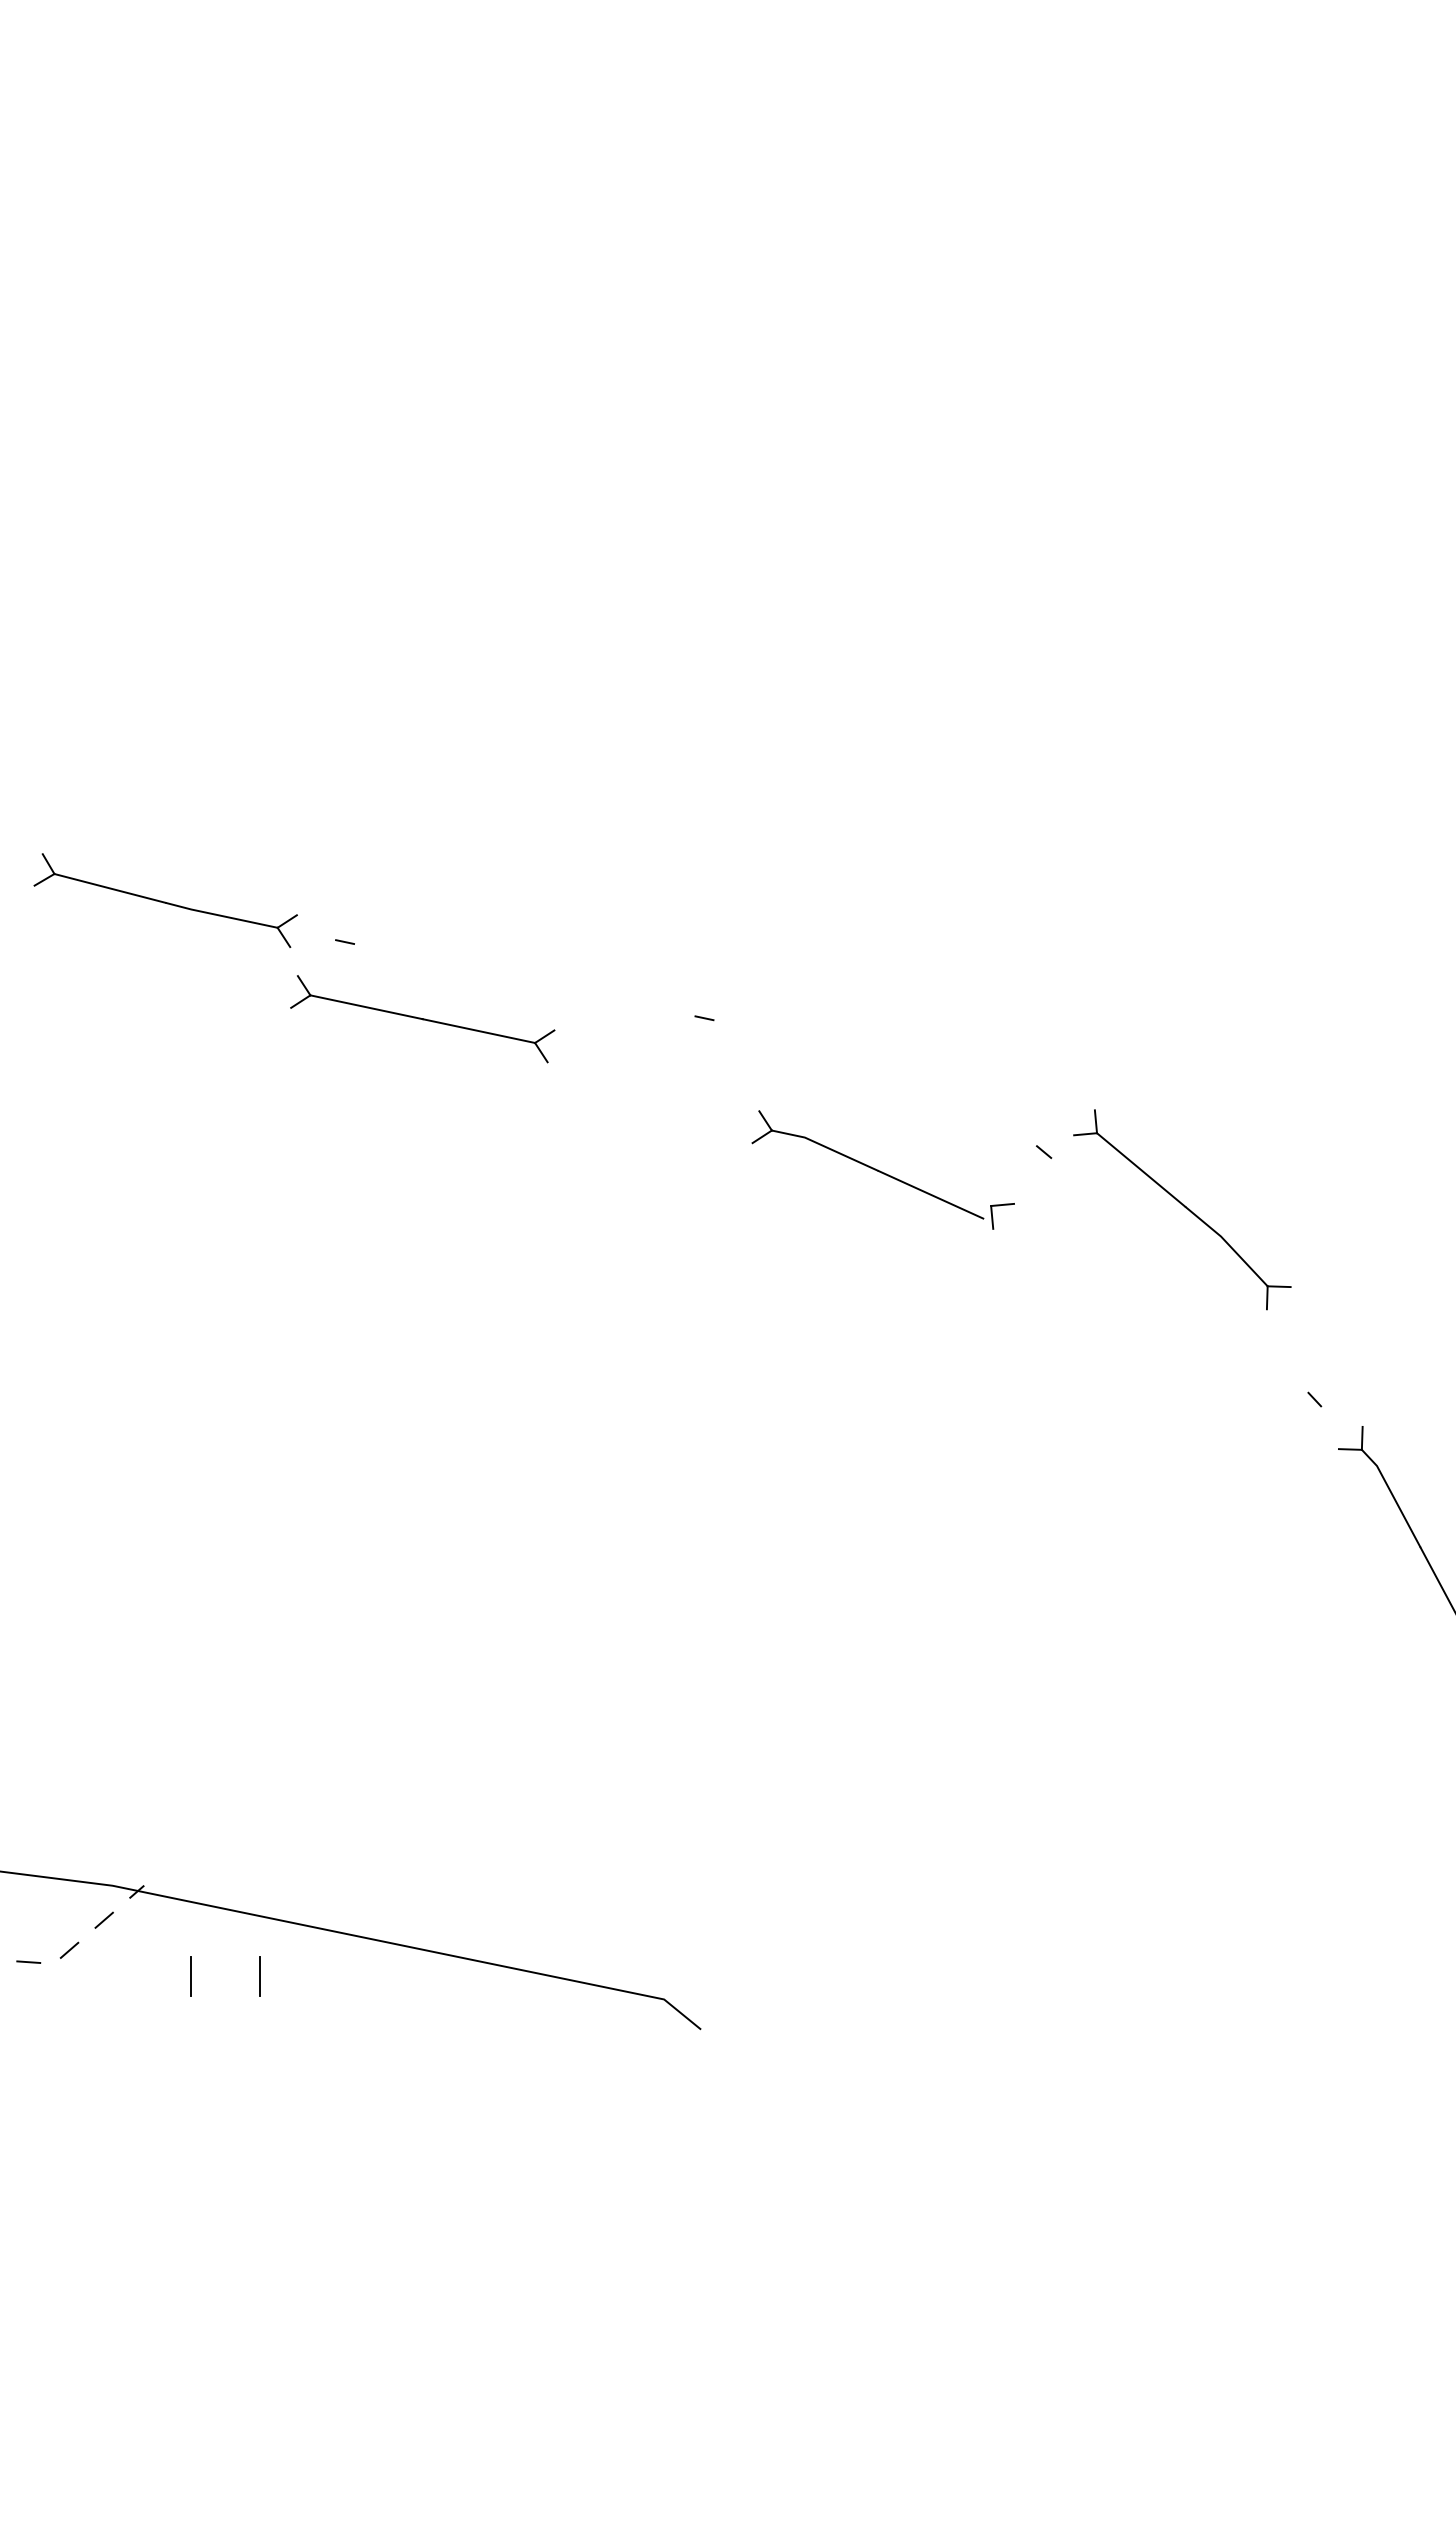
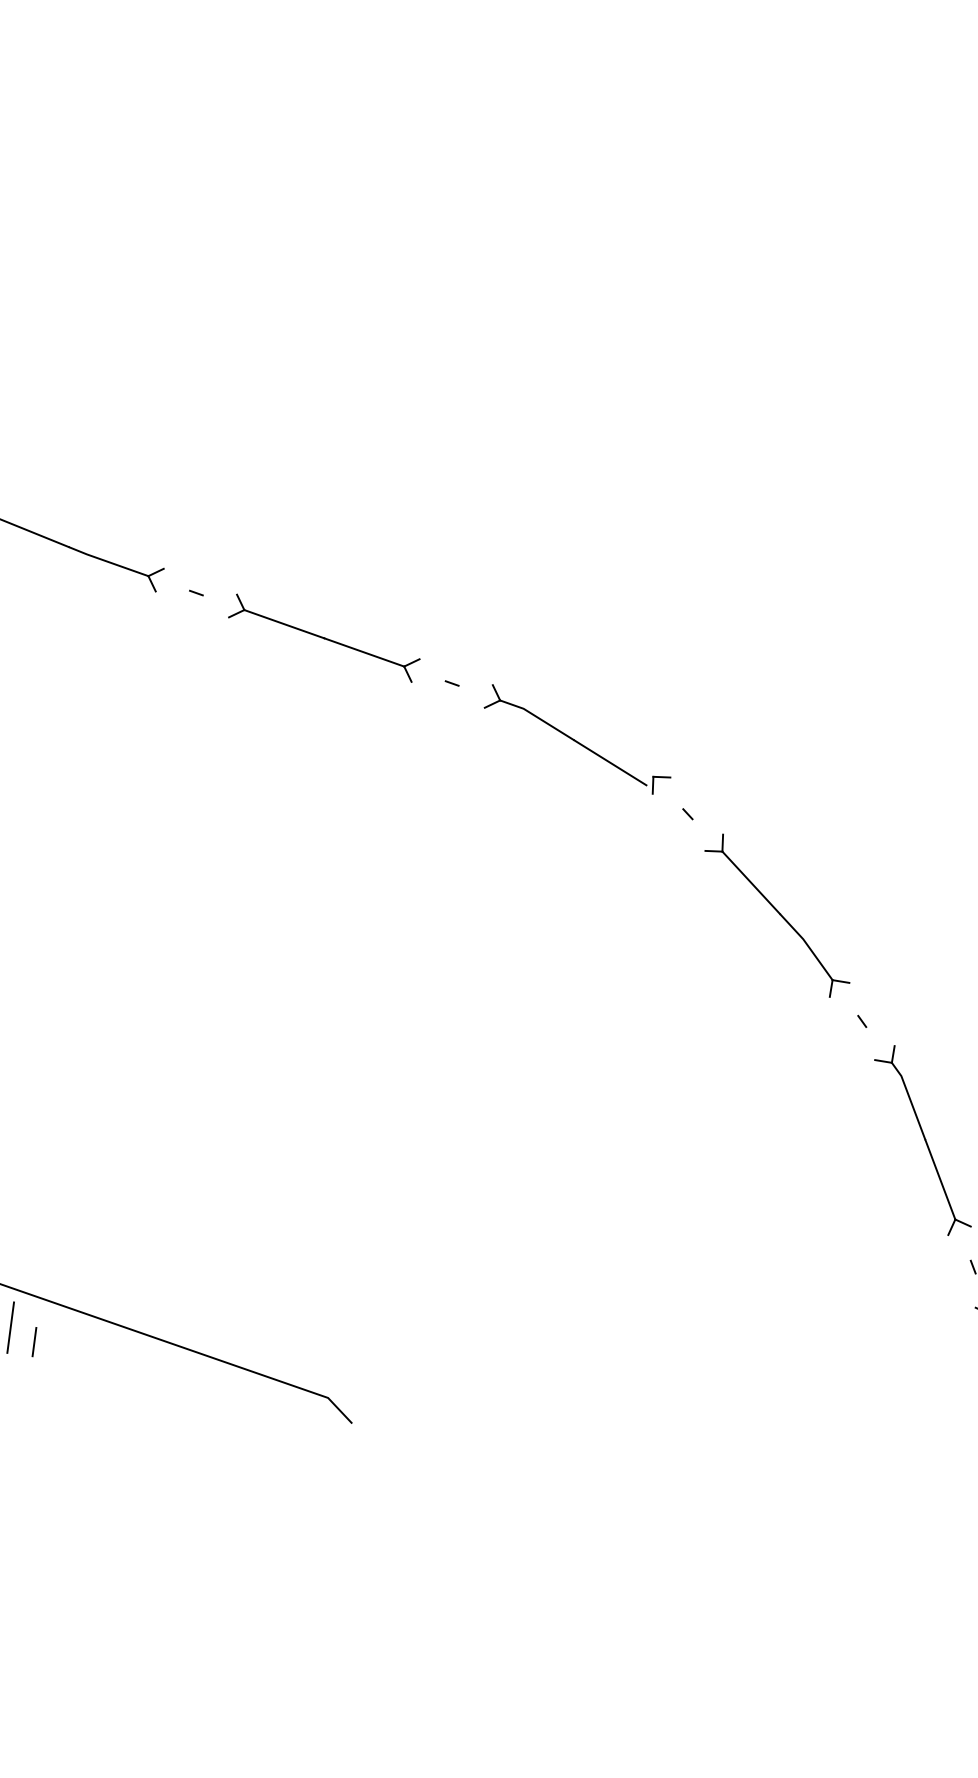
part: (422, 1019) -> (324, 638), moved
part: (882, 1169) -> (577, 739), moved
part: (1182, 1209) -> (777, 915), moved
line: (225, 1960) -> (10, 1327), added

